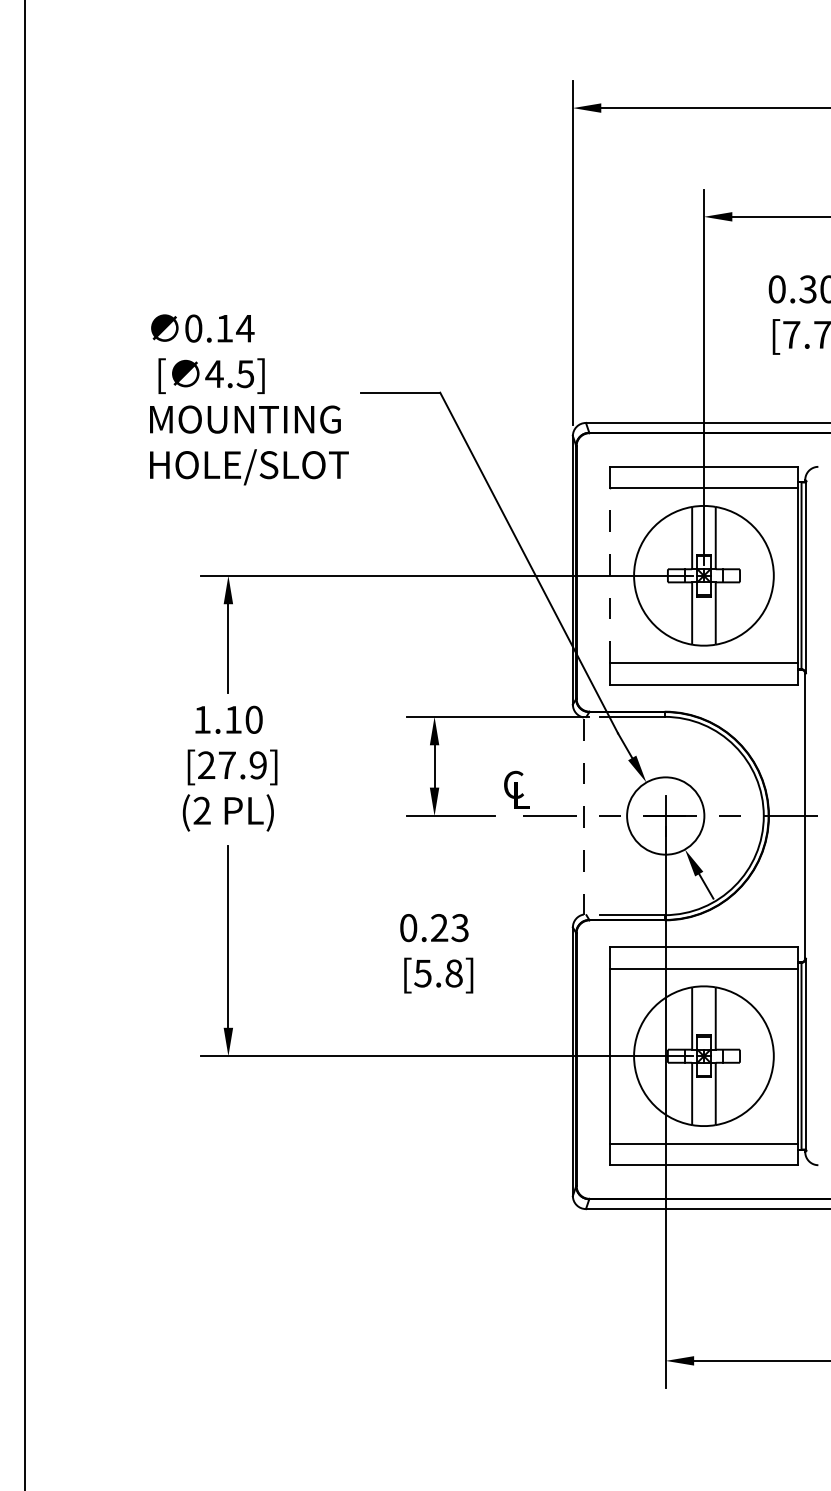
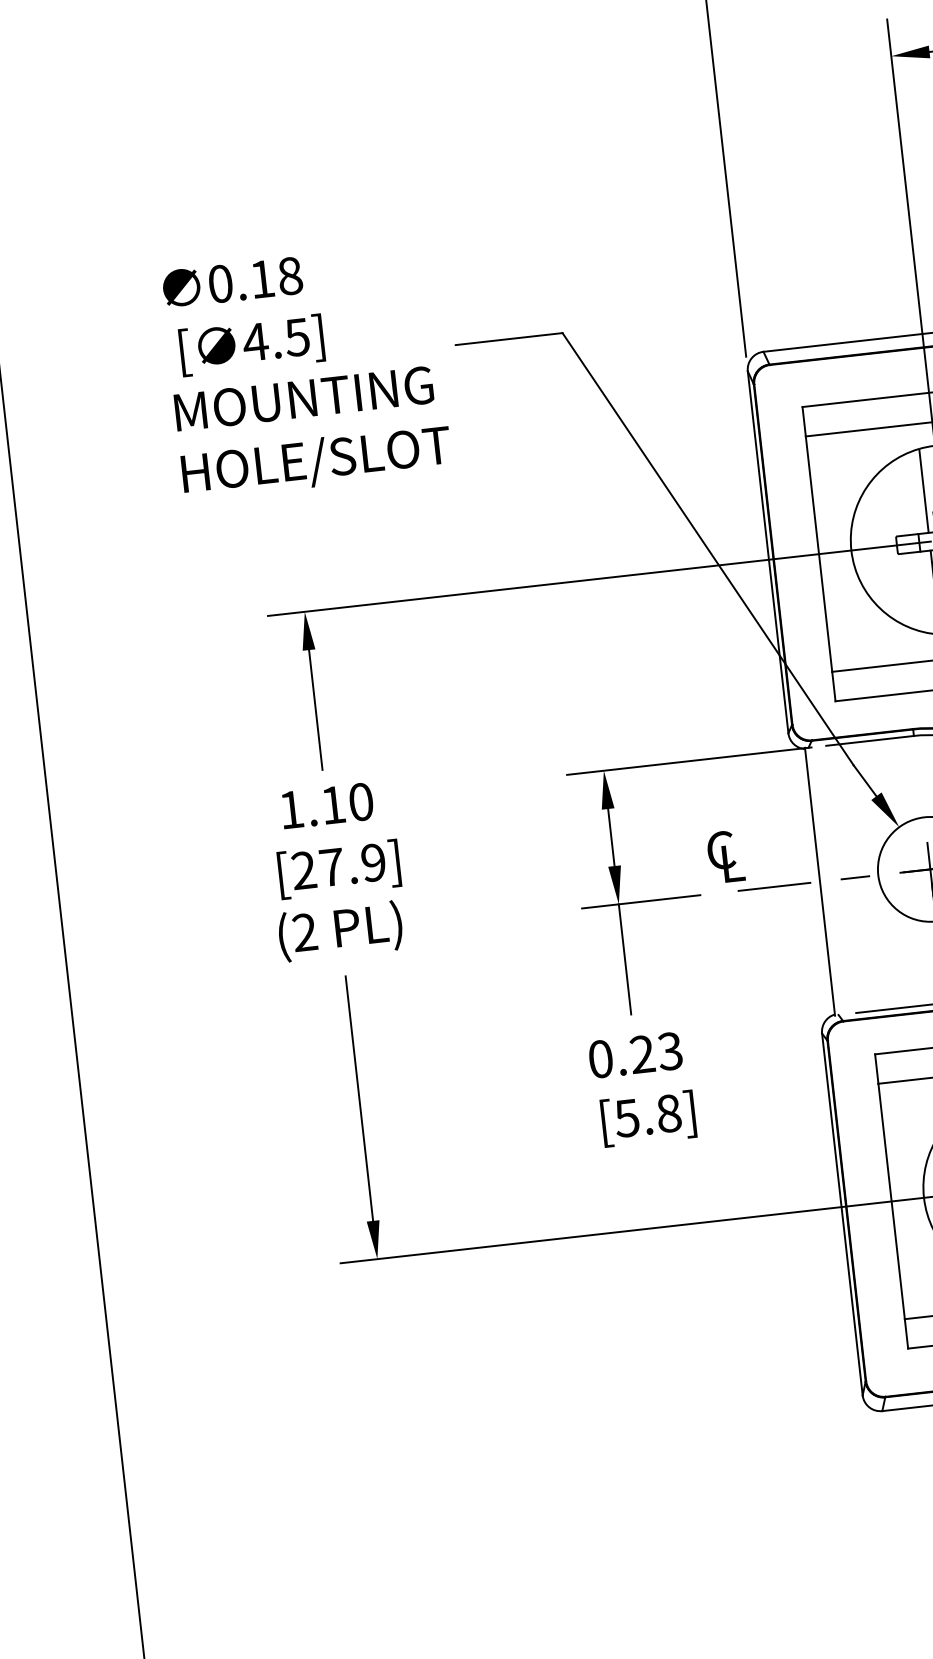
text: (245, 328) -> (290, 275), 0.14 -> 0.18
line: (610, 575) -> (819, 553), dashed -> solid
line: (583, 815) -> (819, 881), dashed -> solid
line: (434, 856) -> (624, 958), added

